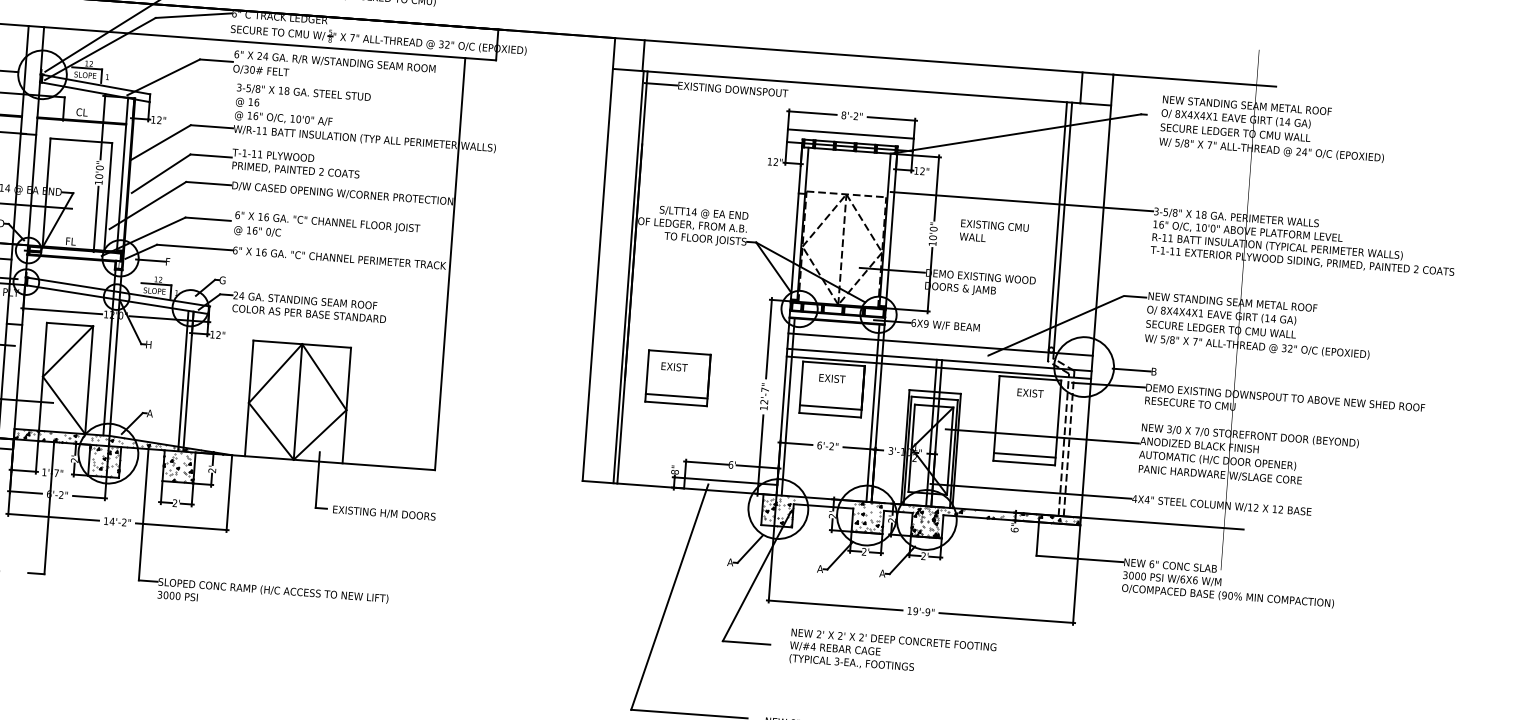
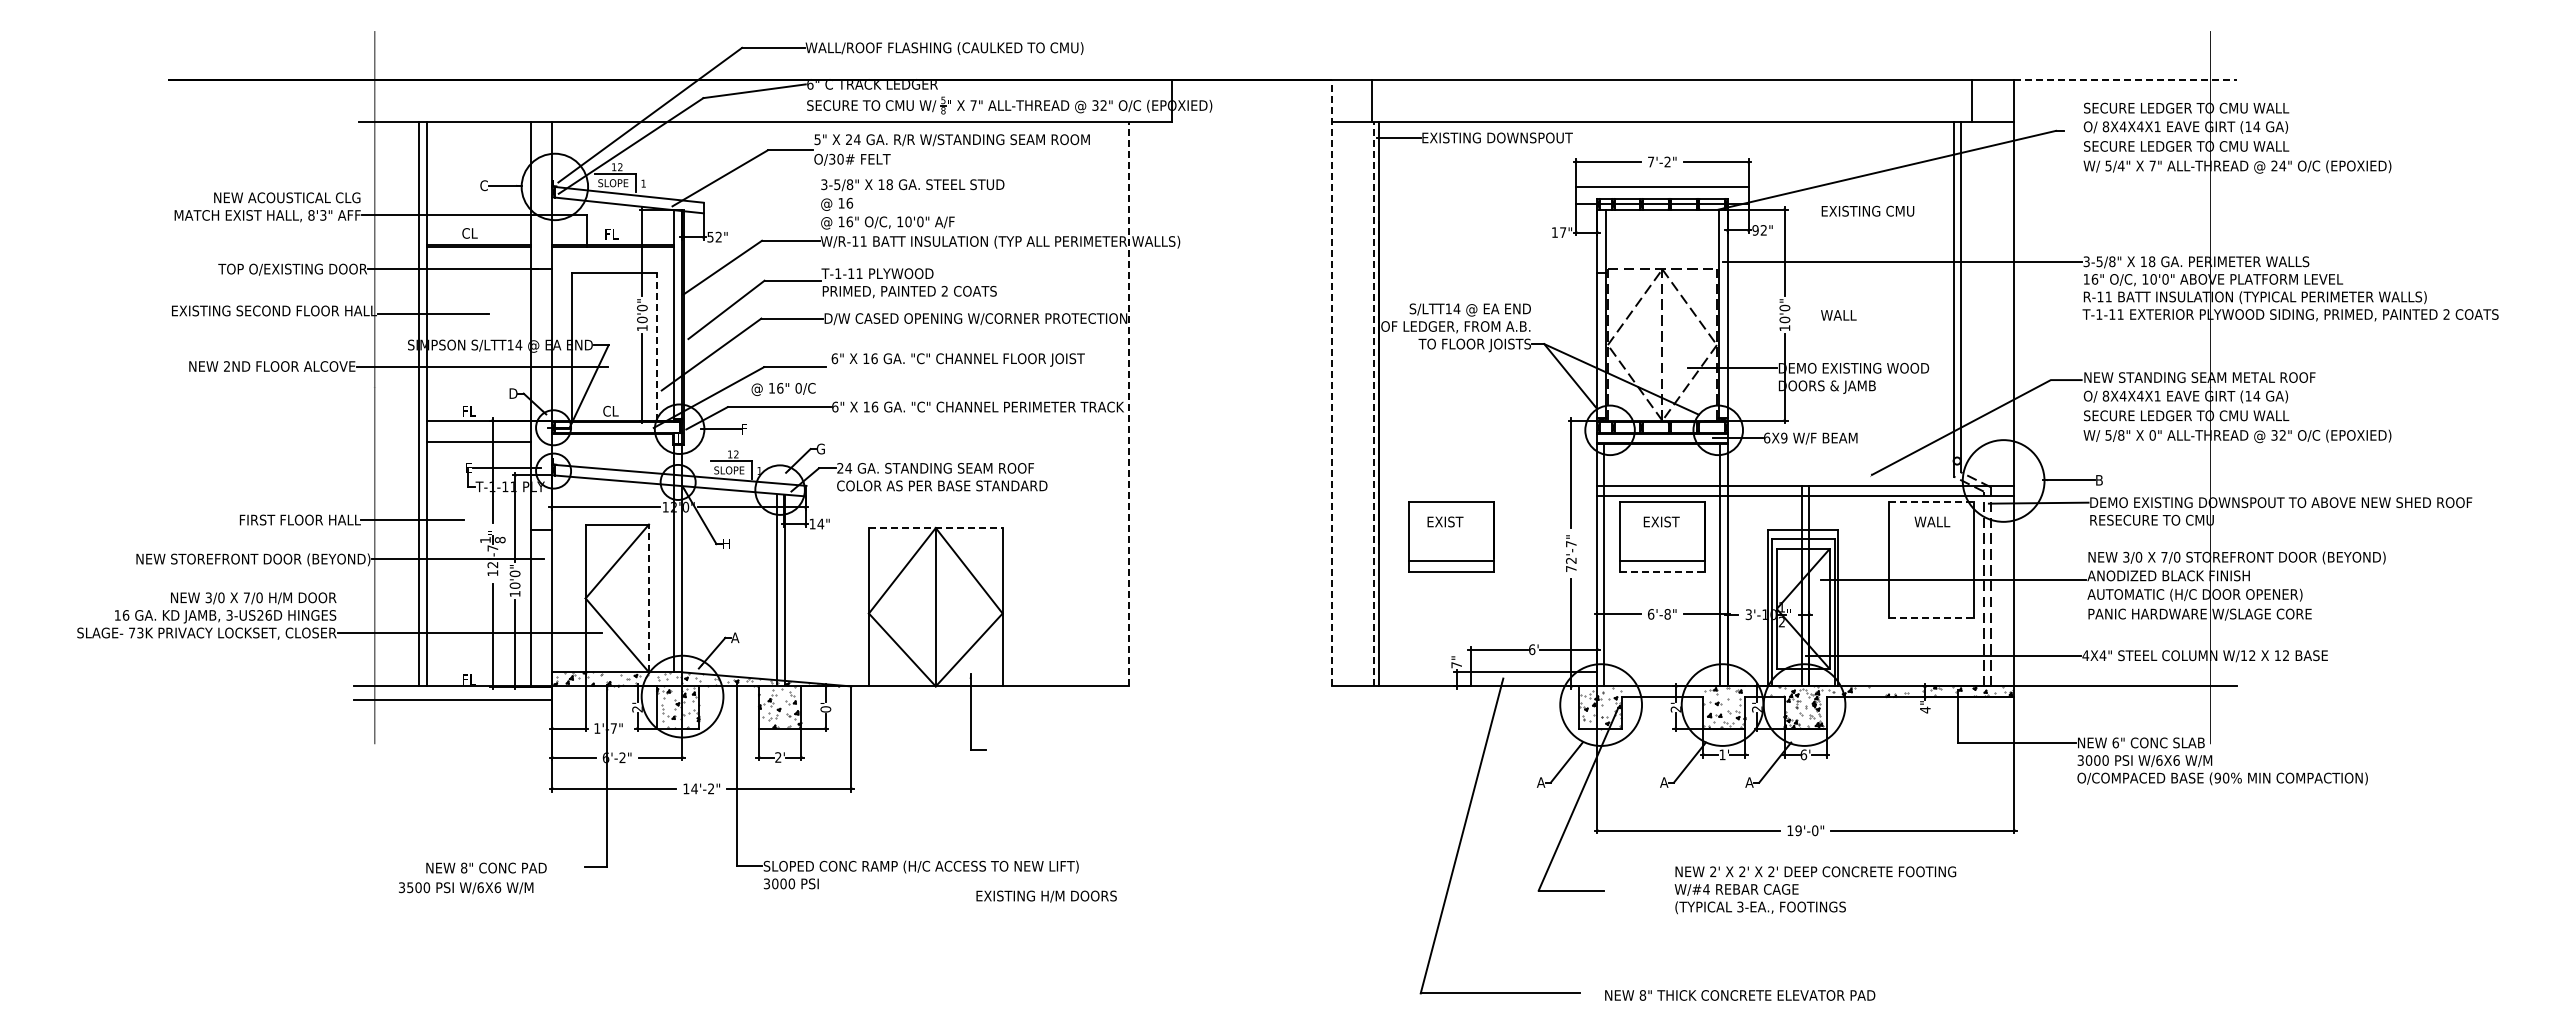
text: (236, 54) -> (817, 139), 6" -> 5"
line: (1195, 80) -> (2126, 79), solid -> dashed
text: (1247, 104) -> (2199, 107), NEW STANDING SEAM METAL ROOF -> SECURE LEDGER TO CMU WALL
text: (82, 111) -> (612, 233), CL -> FL
text: (843, 114) -> (1650, 161), 8'-2" -> 7'-2"
text: (153, 120) -> (710, 237), 12" -> 52"
text: (1186, 143) -> (2120, 165), 5/8" -> 5/4"
text: (776, 162) -> (1563, 232), 12" -> 17"
text: (916, 170) -> (1755, 230), 12" -> 92"
line: (108, 196) -> (656, 346), solid -> dashed
text: (994, 225) -> (1867, 210), moved
text: (257, 231) -> (783, 389), moved
text: (71, 240) -> (610, 410), FL -> CL
line: (598, 259) -> (1331, 382), solid -> dashed
line: (450, 263) -> (1129, 403), solid -> dashed
line: (628, 276) -> (1373, 403), solid -> dashed
text: (218, 334) -> (820, 523), 12" -> 14"
text: (1195, 341) -> (2152, 435), 7" -> 0"
line: (302, 344) -> (935, 528), solid -> dashed
line: (940, 344) -> (1805, 464), removed
line: (1031, 378) -> (1932, 501), solid -> dashed
line: (89, 380) -> (649, 598), solid -> dashed
text: (1030, 392) -> (1932, 521), EXIST -> WALL
text: (764, 407) -> (1571, 568), 12'-7" -> 72'-7"
line: (830, 415) -> (1662, 572), solid -> dashed
text: (831, 446) -> (1667, 614), 6'-2" -> 6'-8"
line: (1024, 455) -> (1931, 607), removed
line: (1024, 462) -> (1932, 617), solid -> dashed
text: (212, 470) -> (825, 709), 2' -> 0'
text: (674, 472) -> (1456, 665), 8" -> 7"
text: (384, 513) -> (1046, 896), moved
text: (1014, 529) -> (1924, 709), 6" -> 4"
text: (864, 551) -> (1722, 754), 2' -> 1'
text: (923, 555) -> (1803, 754), 2' -> 6'
text: (928, 612) -> (1815, 830), 19'-9" -> 19'-0"
text: (892, 653) -> (1815, 890), moved

